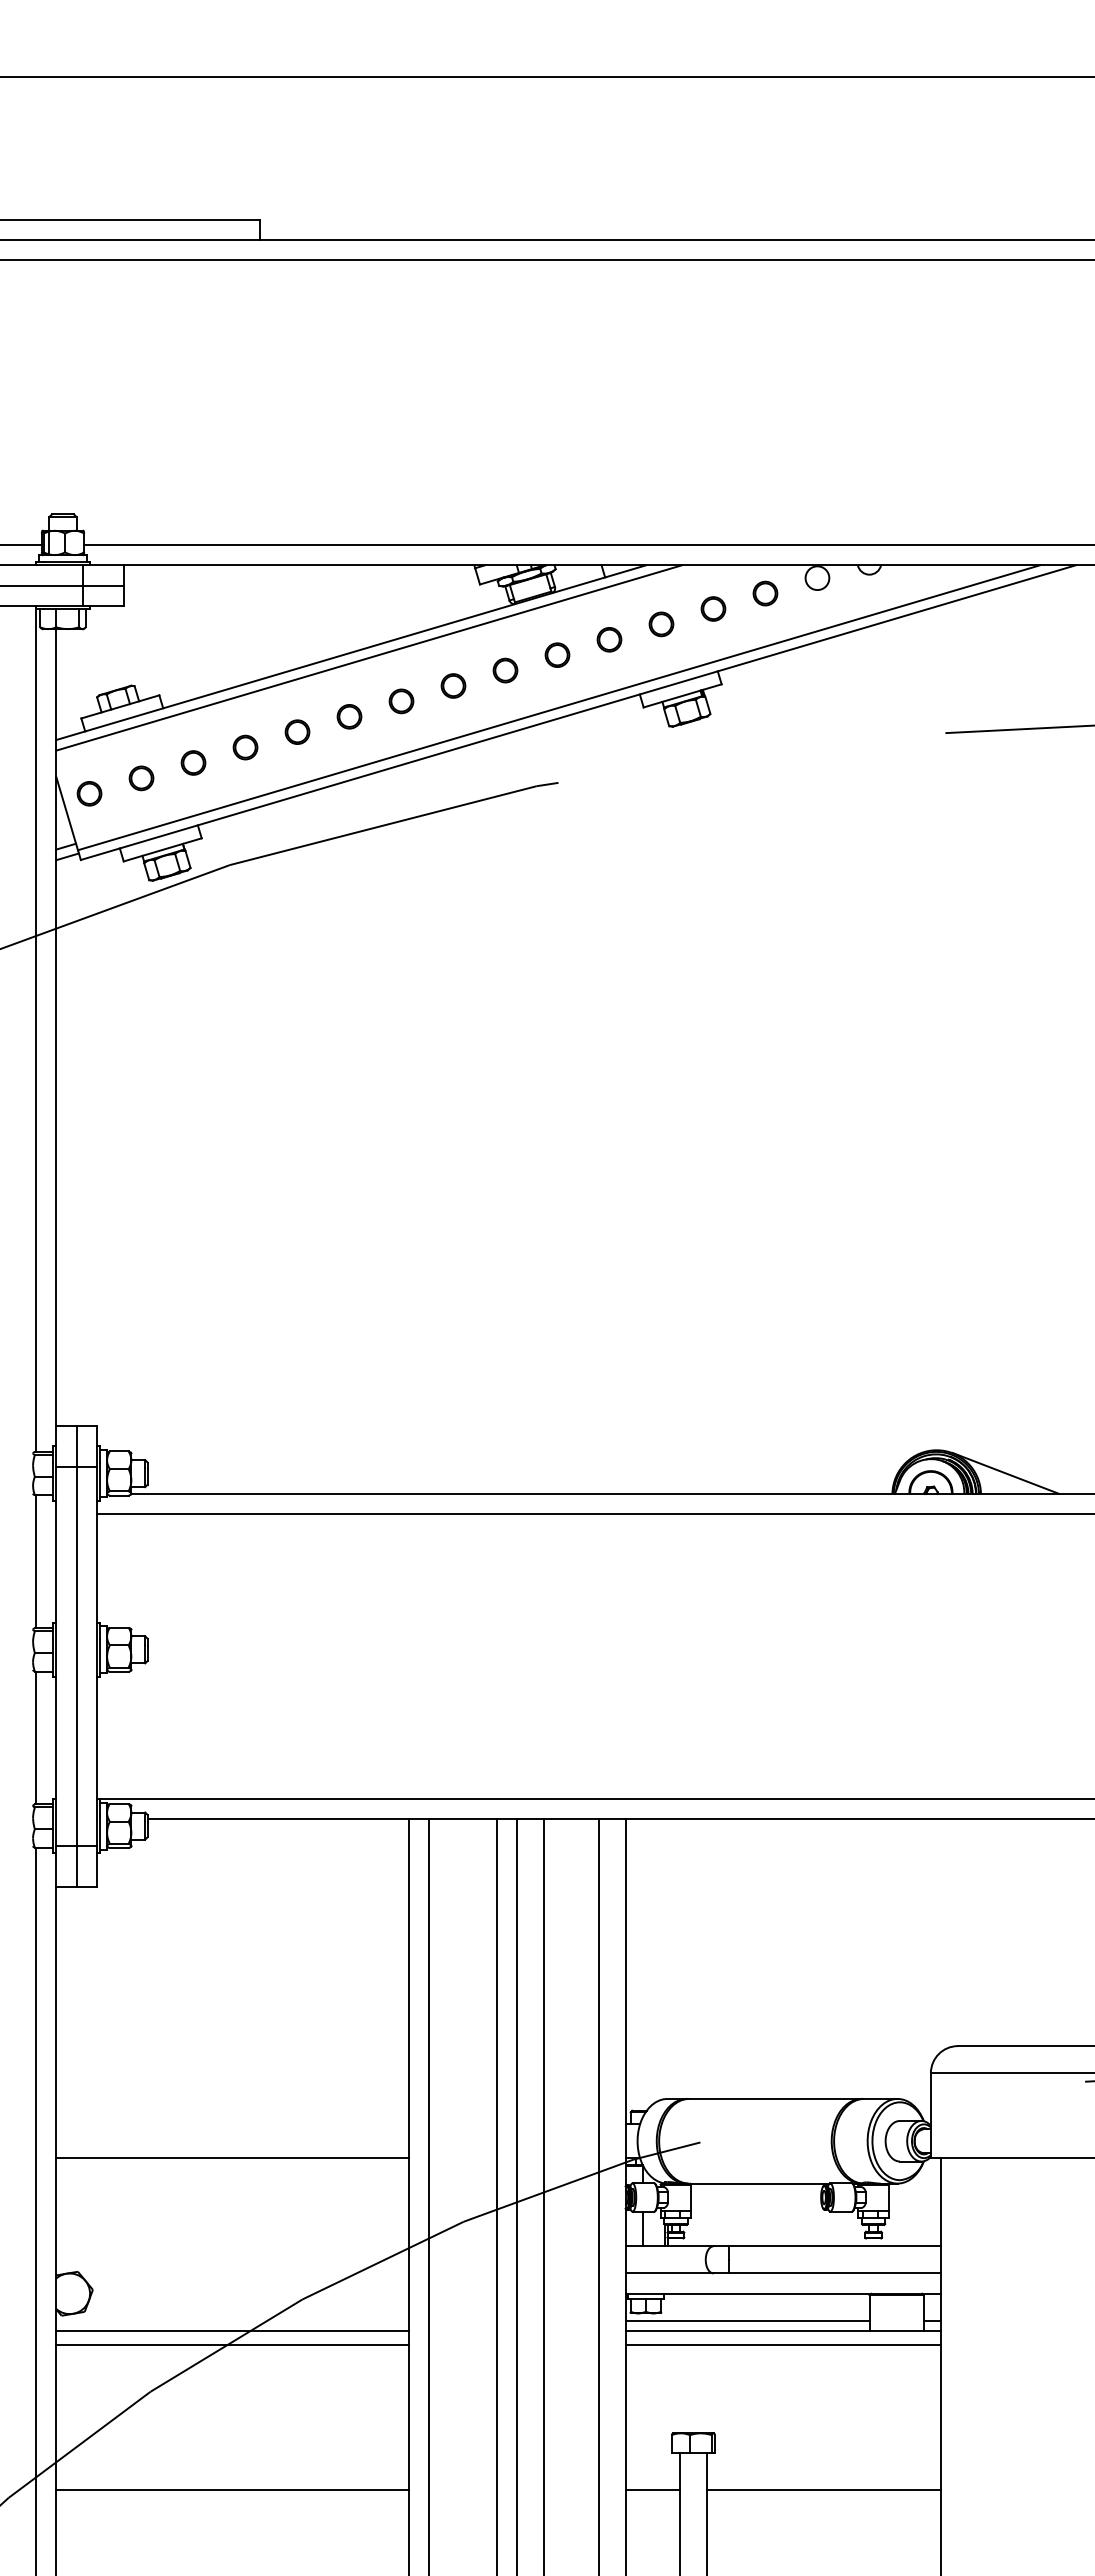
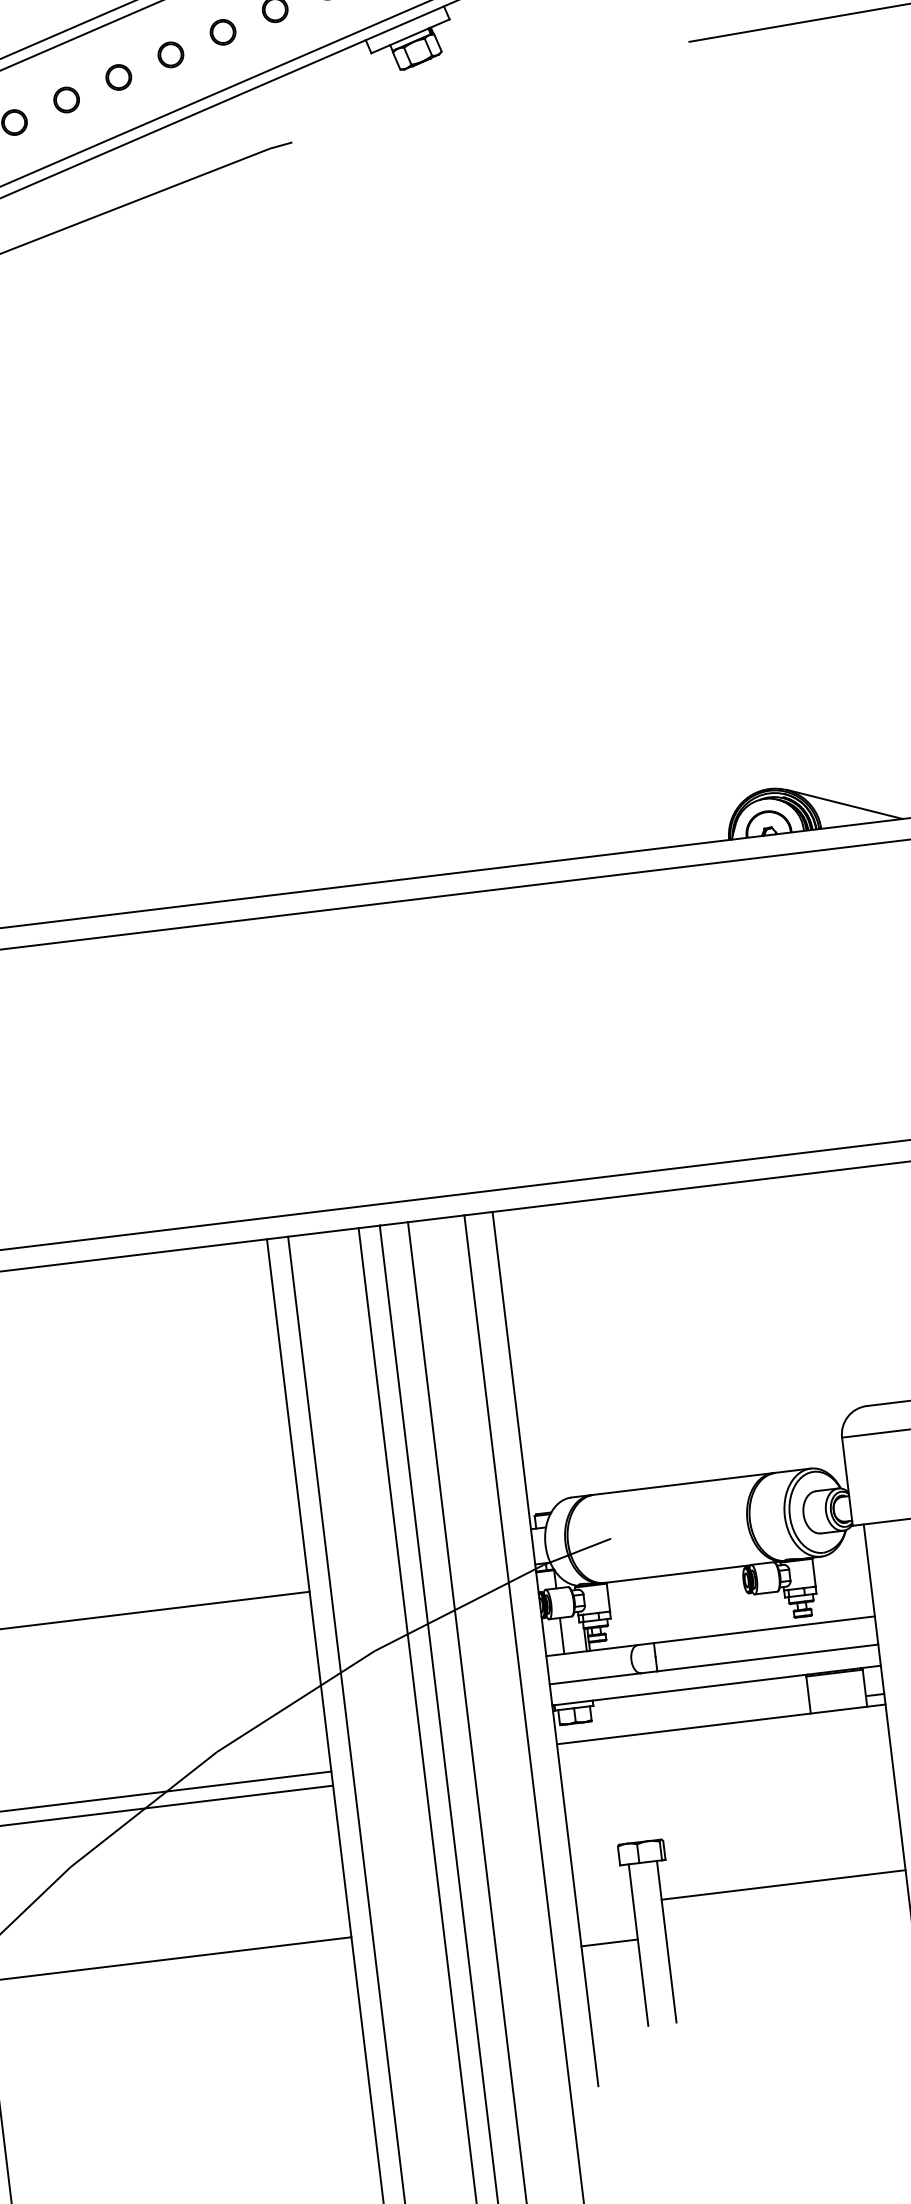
line: (747, 2320) -> (682, 1717), removed
line: (783, 2344) -> (722, 1738), removed
line: (652, 2490) -> (609, 1943), moved

